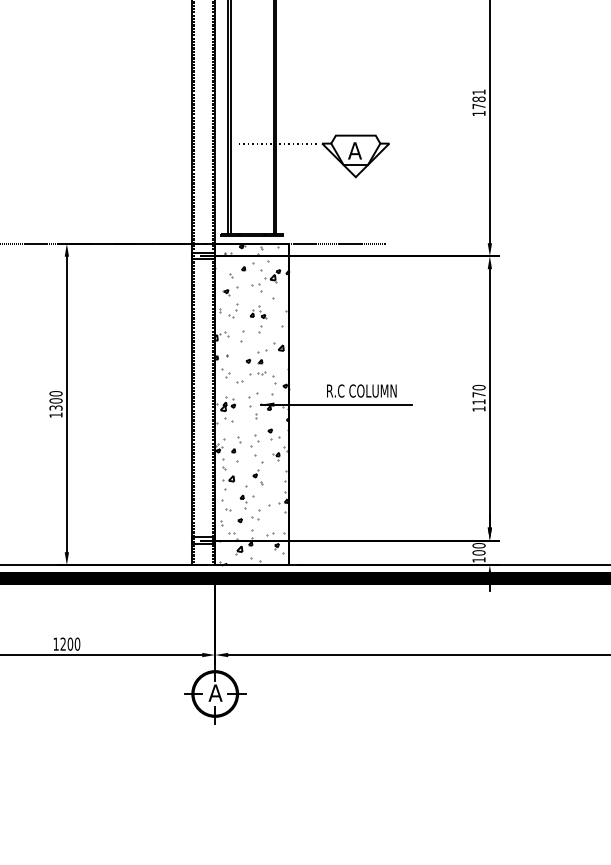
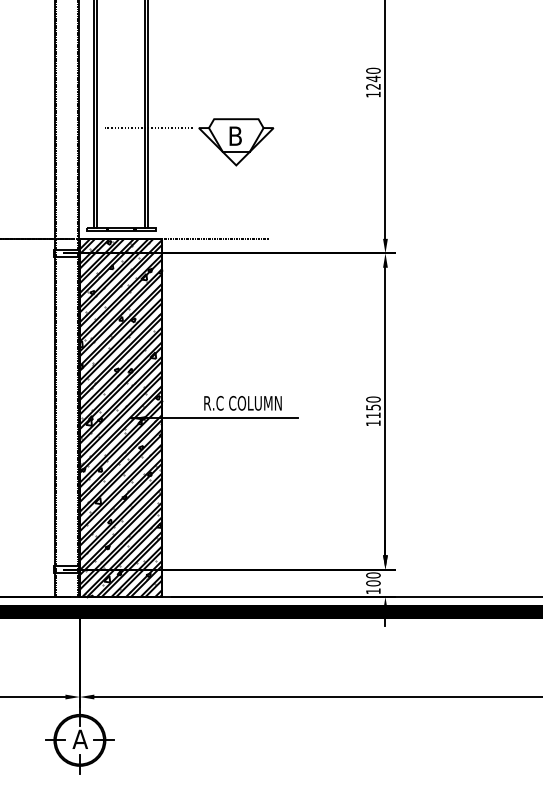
text: (478, 99) -> (372, 78), 1781 -> 1240
text: (354, 150) -> (234, 135), A -> B
text: (478, 394) -> (372, 407), 1170 -> 1150
hatch: (252, 404) -> (121, 418), added

